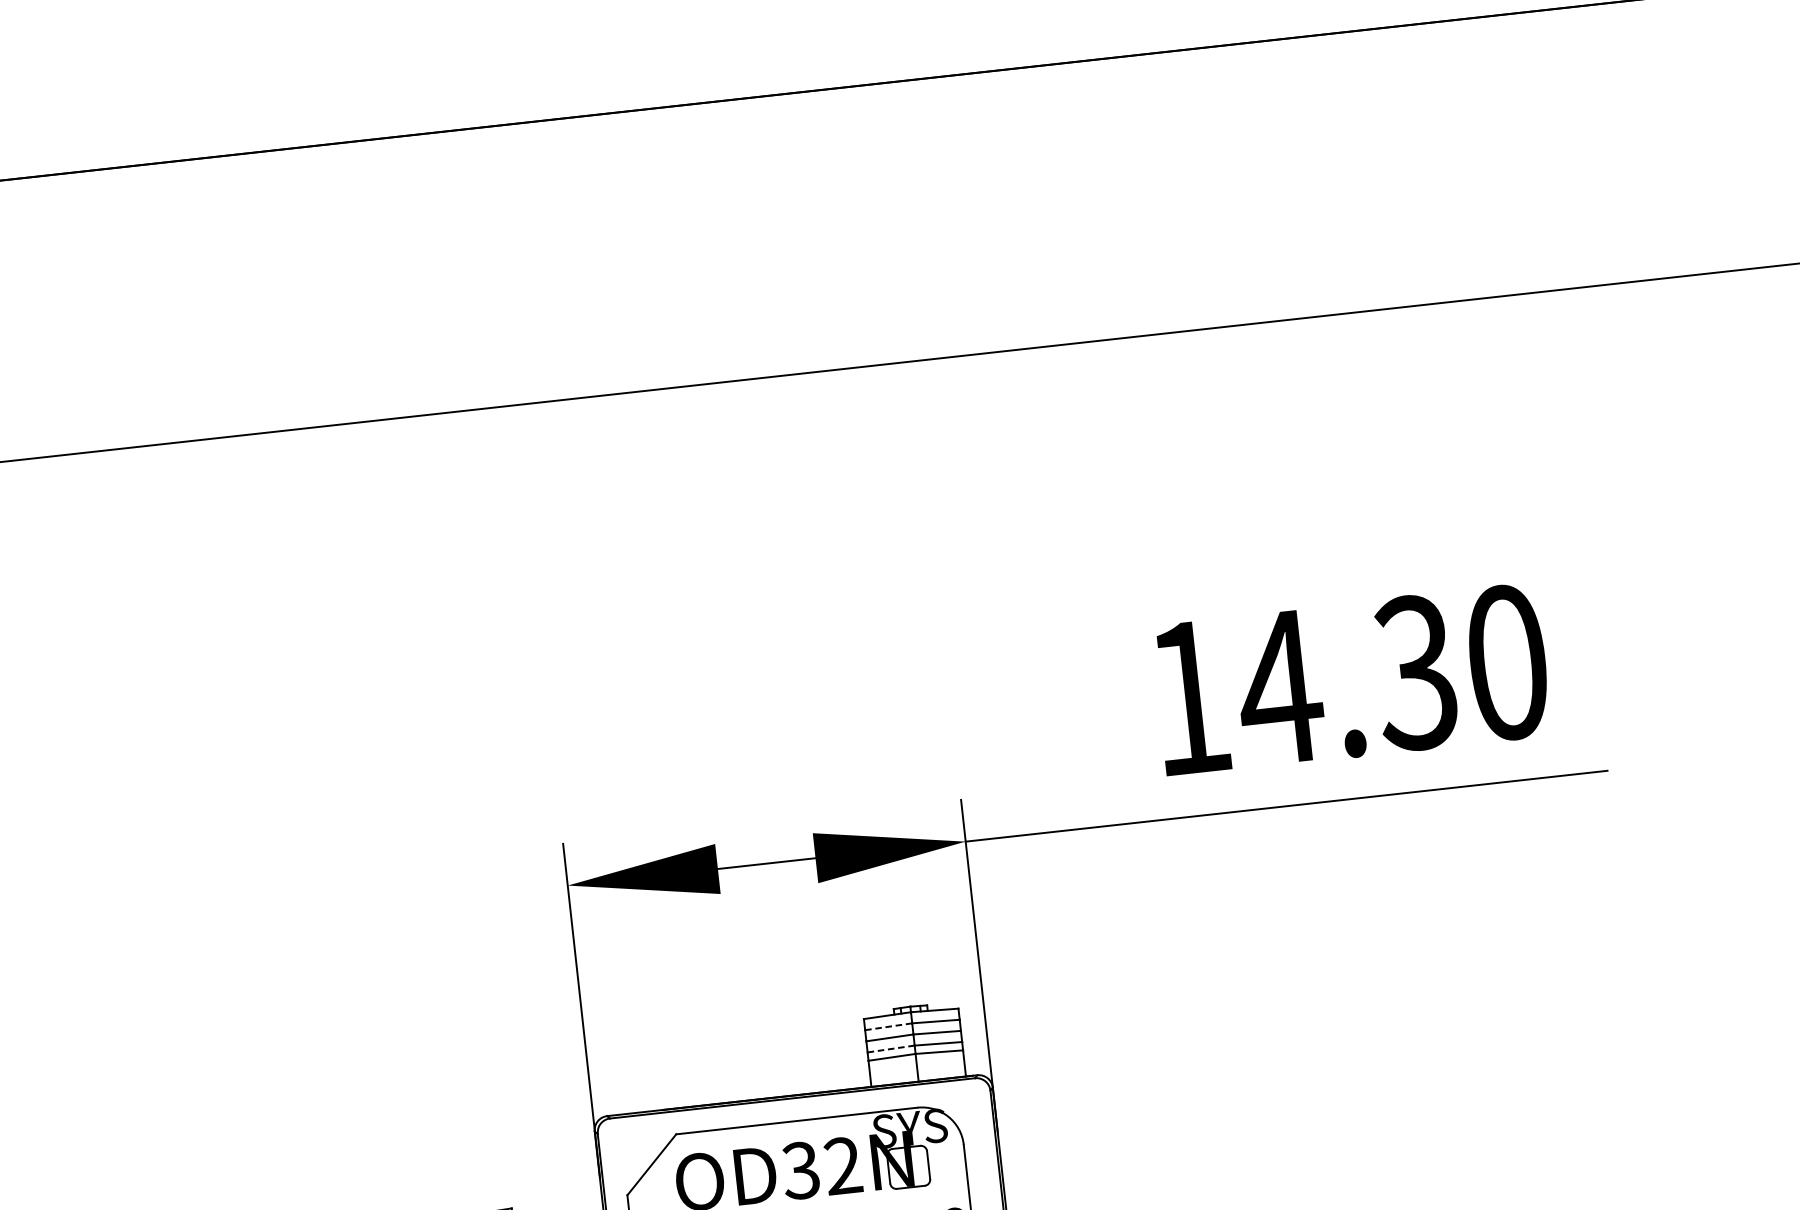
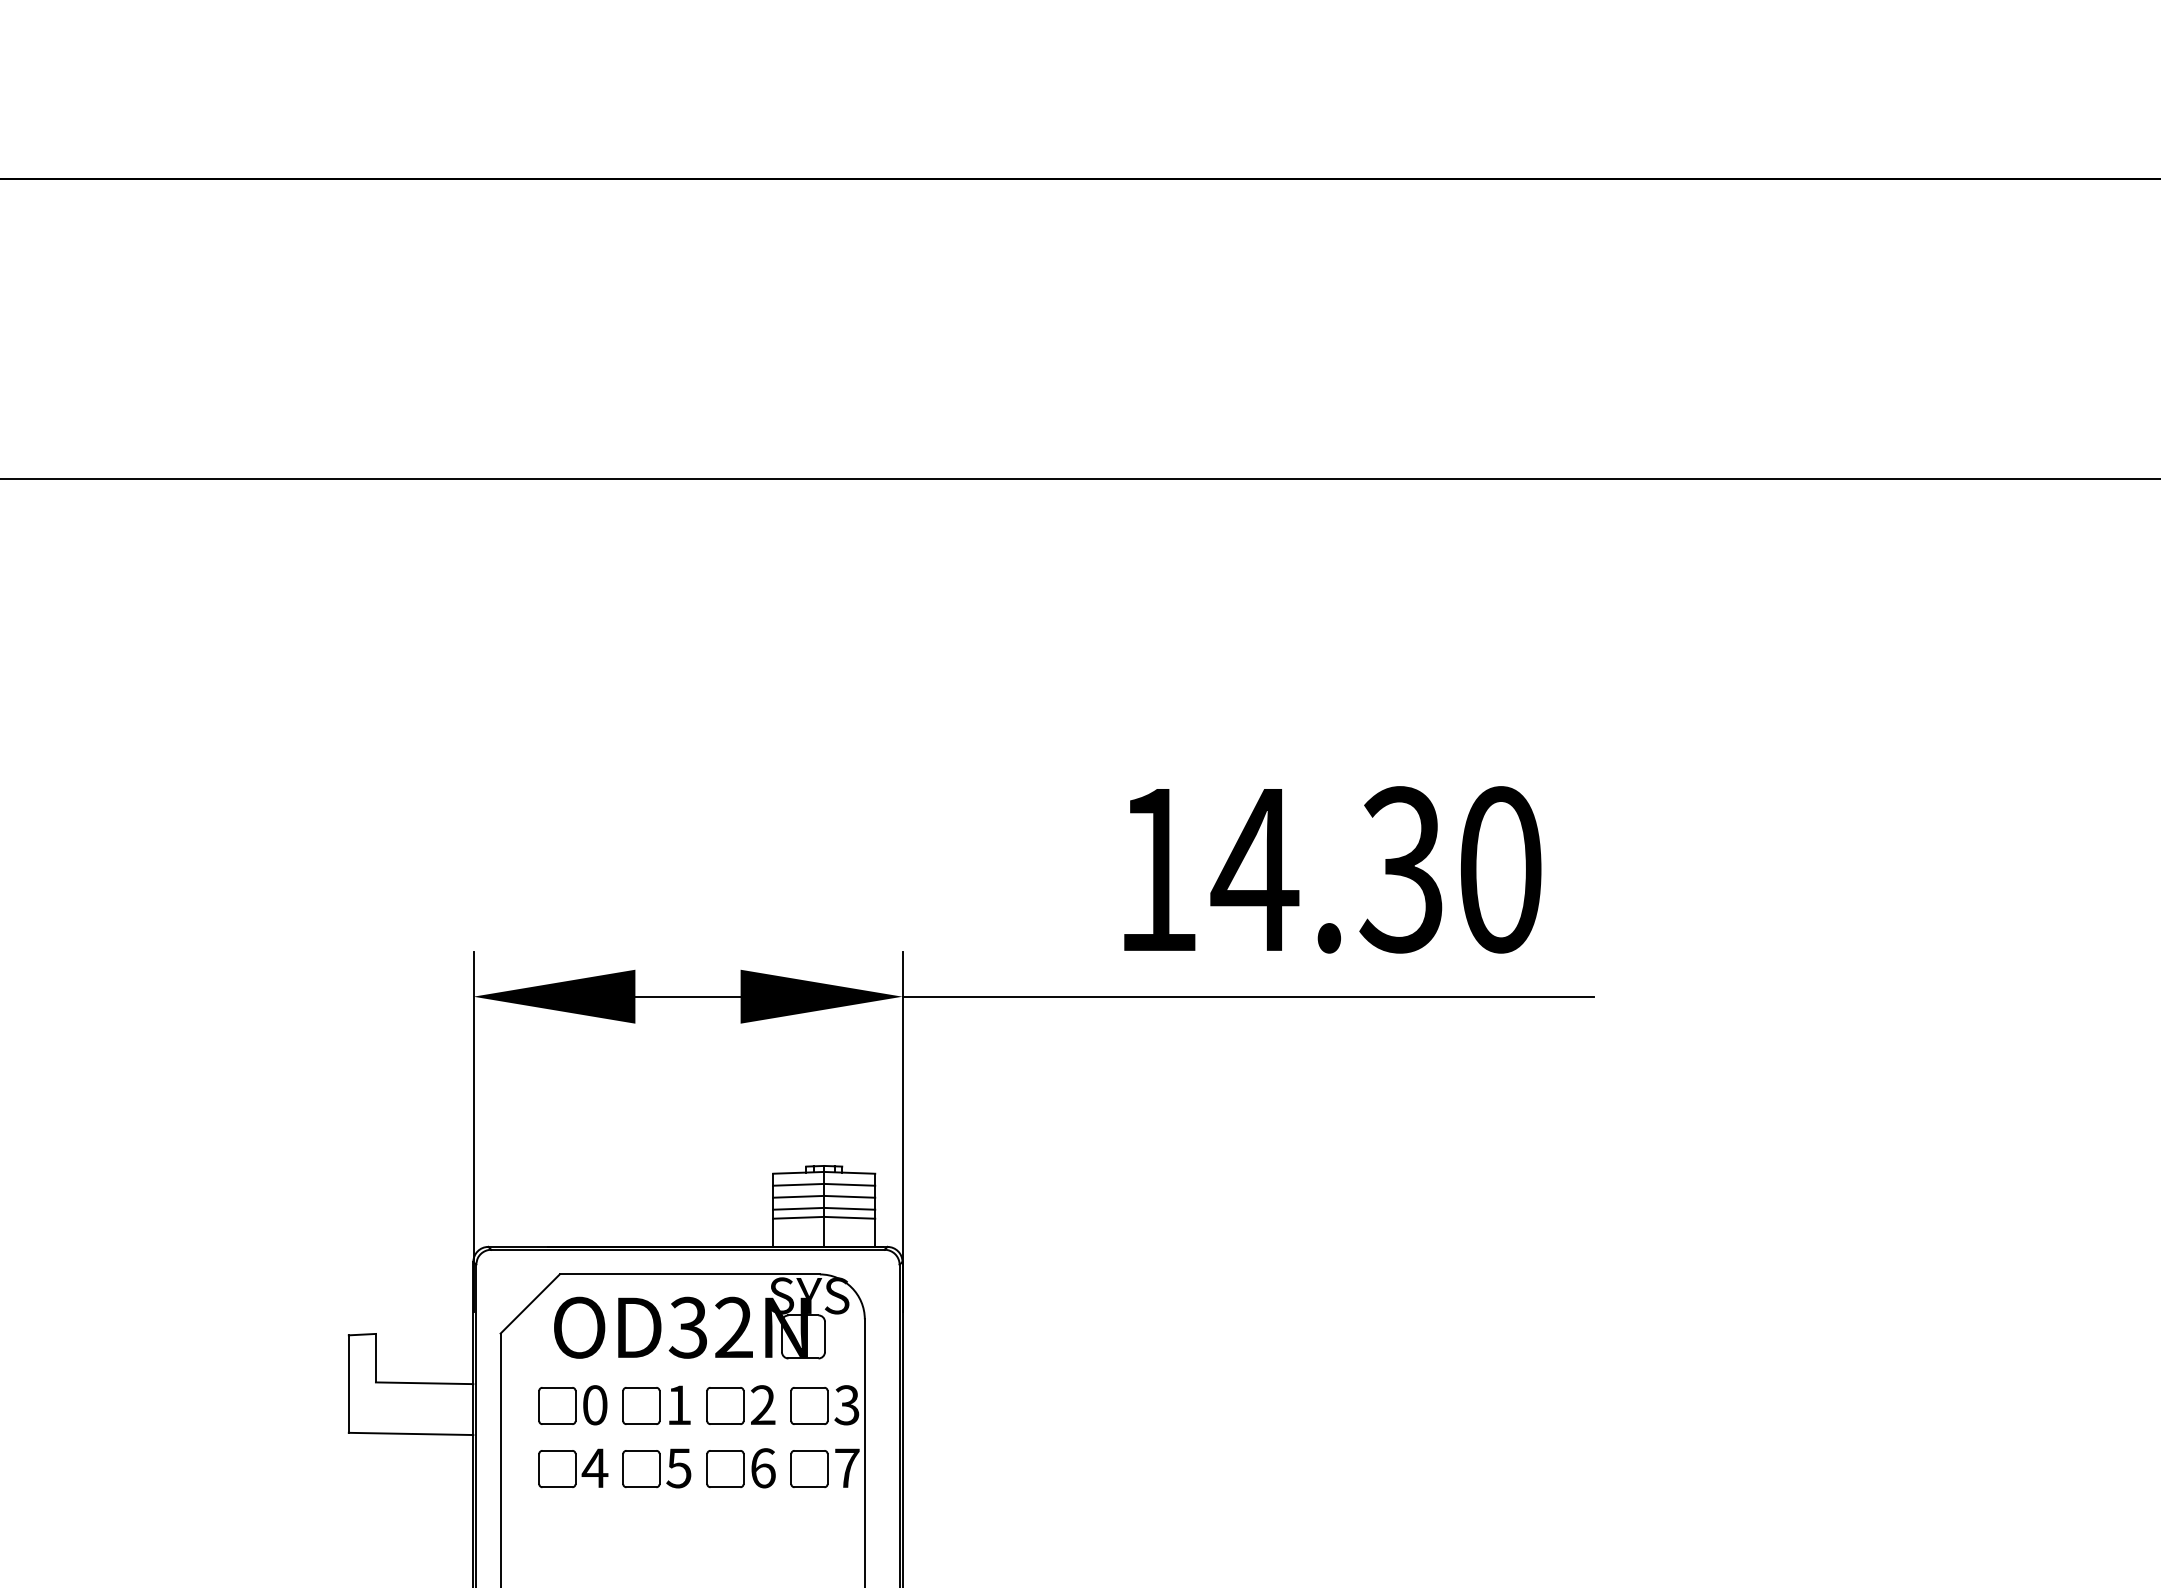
line: (889, 1026) -> (799, 1184), dashed -> solid
line: (891, 1048) -> (799, 1208), dashed -> solid

